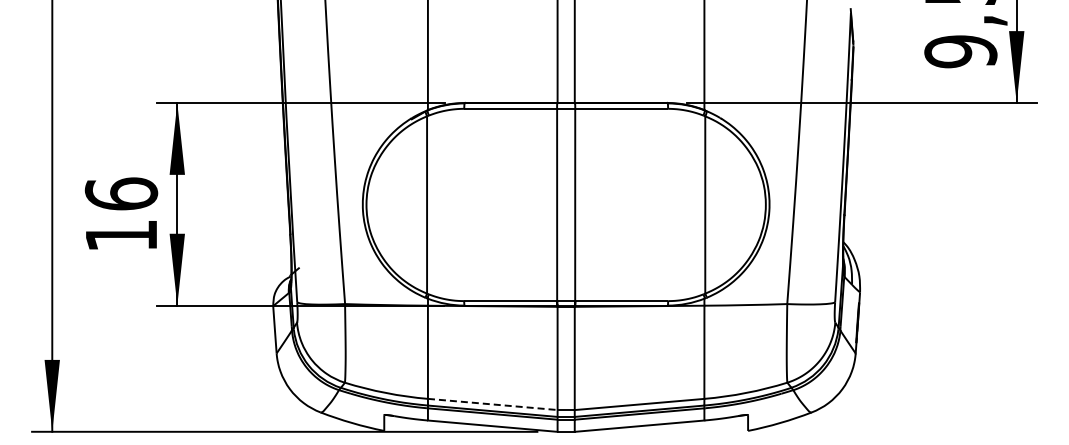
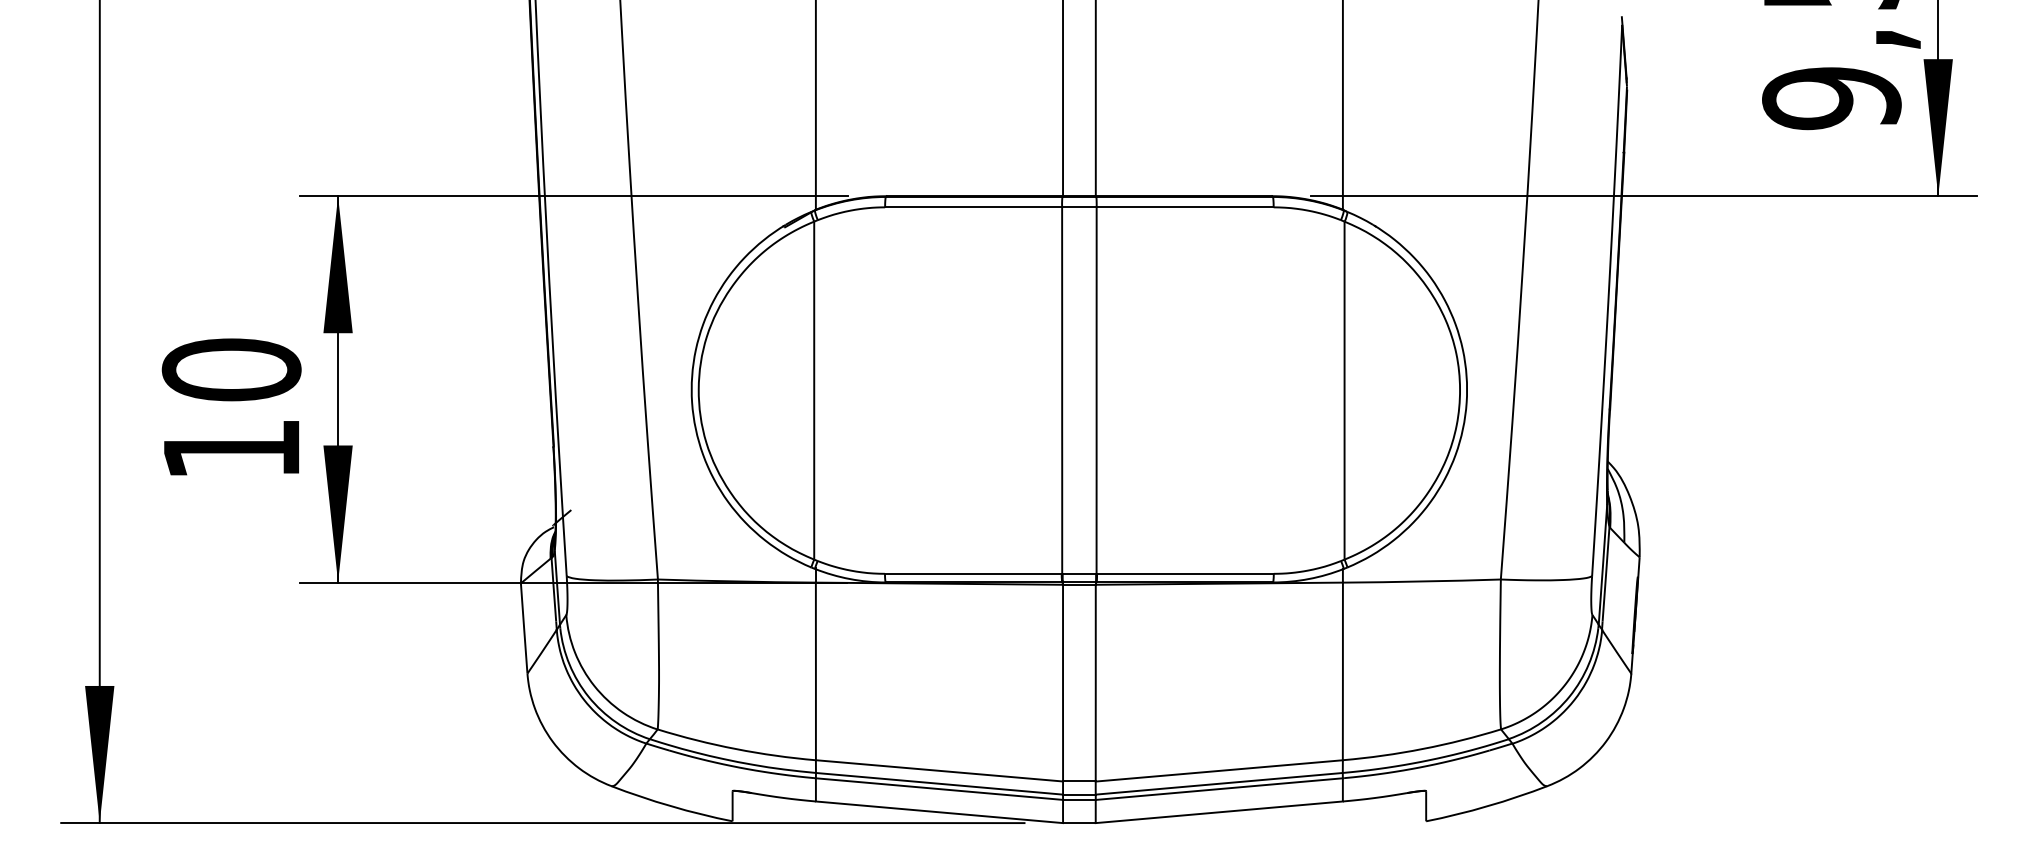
text: (120, 193) -> (229, 368), 16 -> 10
line: (493, 404) -> (940, 770), dashed -> solid

